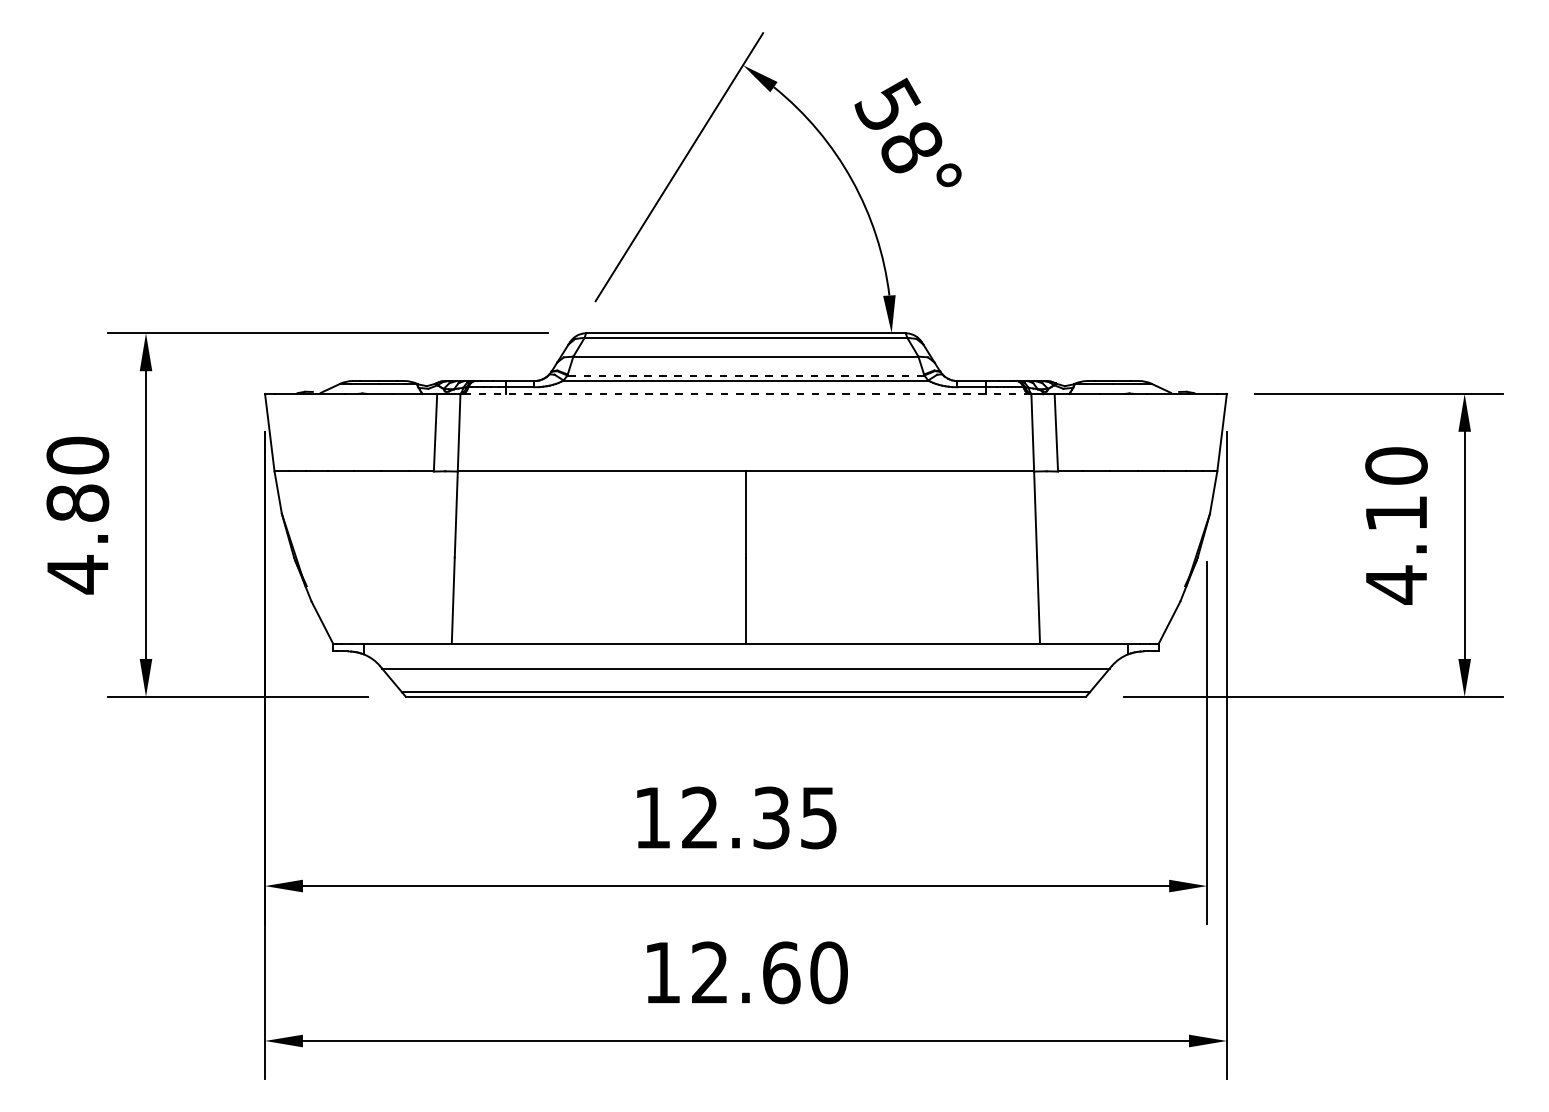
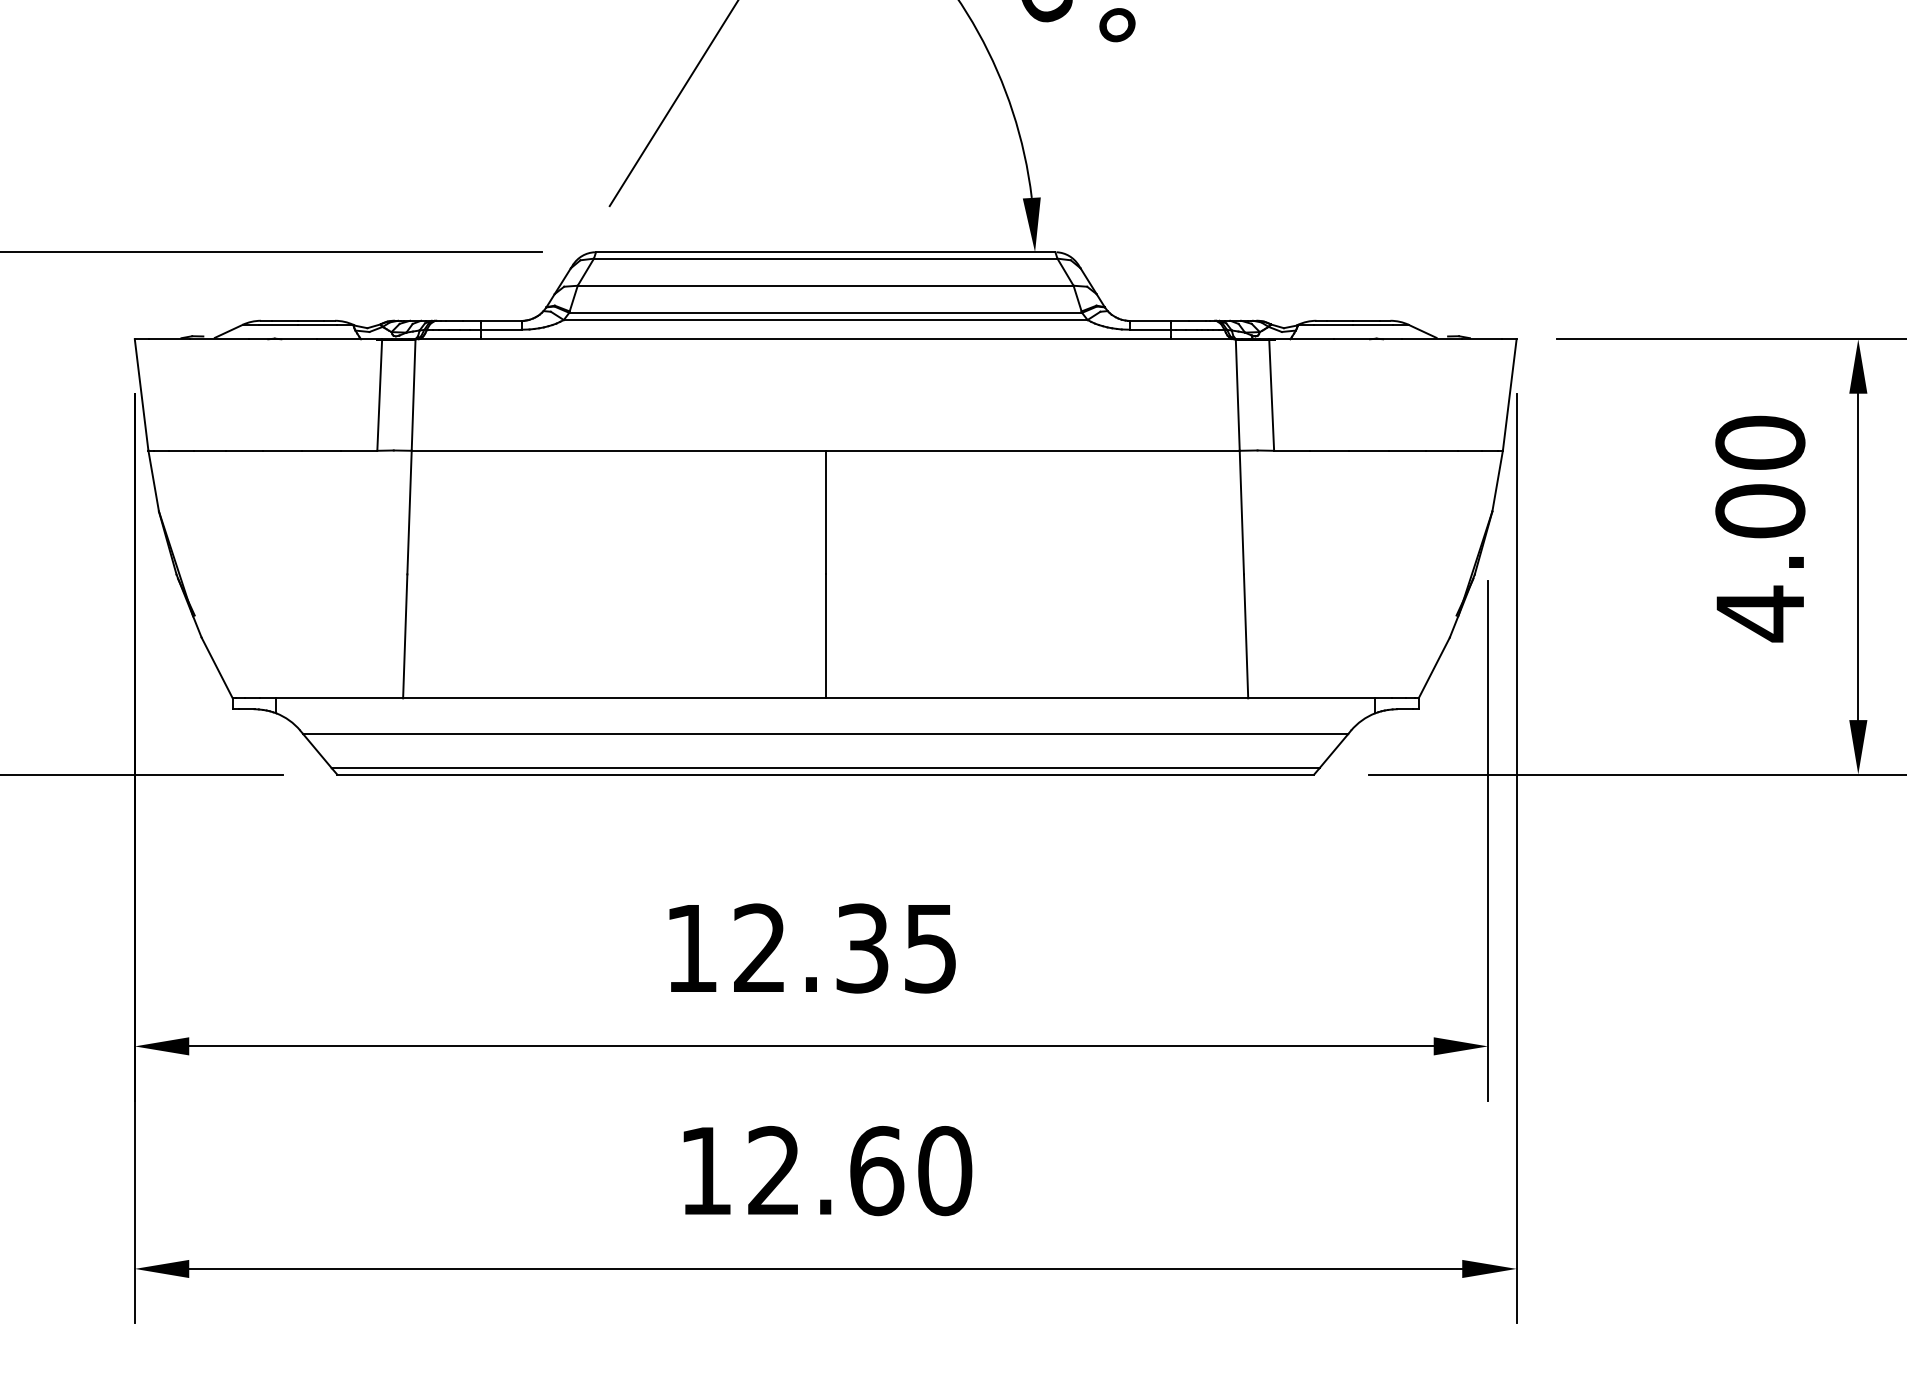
line: (745, 375) -> (825, 312), dashed -> solid
line: (745, 393) -> (825, 338), dashed -> solid
text: (1396, 513) -> (1760, 511), 4.10 -> 4.00

